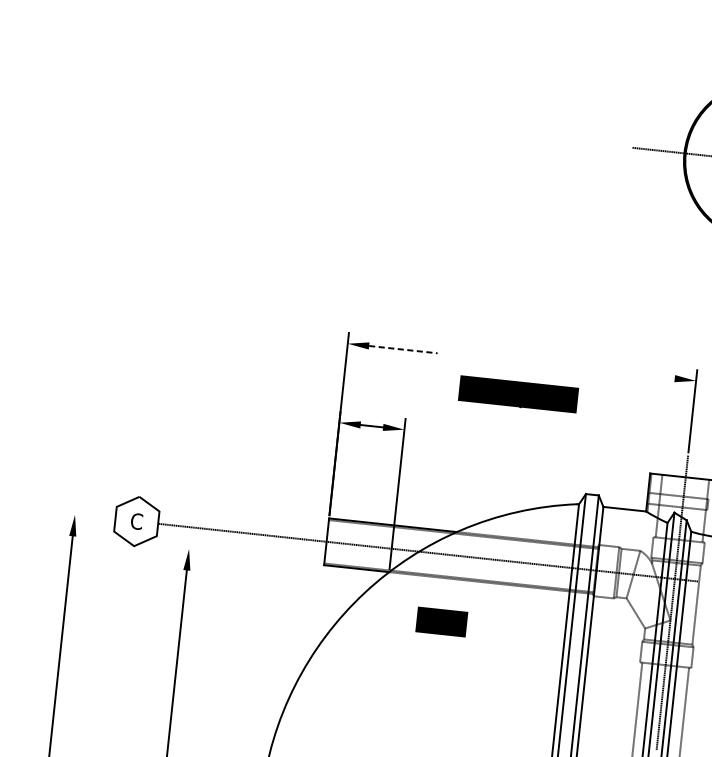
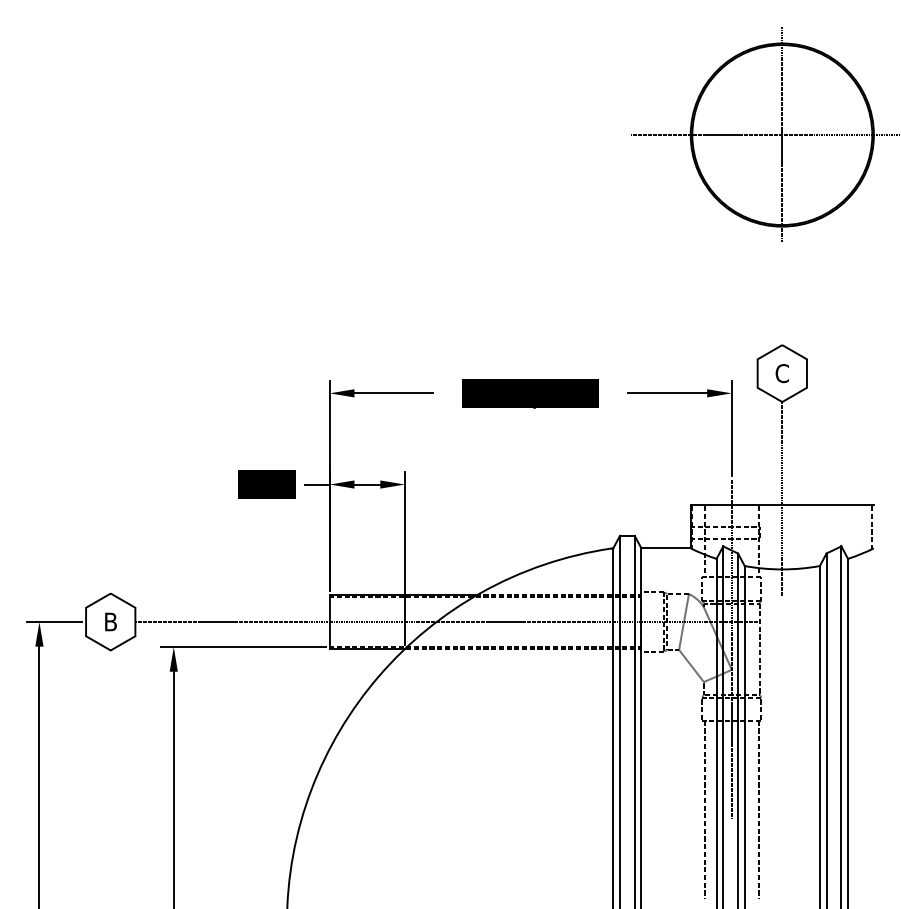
line: (403, 349) -> (394, 393), dashed -> solid
line: (640, 375) -> (667, 393), added
text: (518, 394) -> (530, 393), moved
line: (328, 421) -> (317, 484), added
line: (88, 516) -> (54, 622), added
text: (136, 521) -> (110, 621), C -> B
line: (249, 555) -> (243, 647), added
text: (441, 621) -> (266, 484), moved

